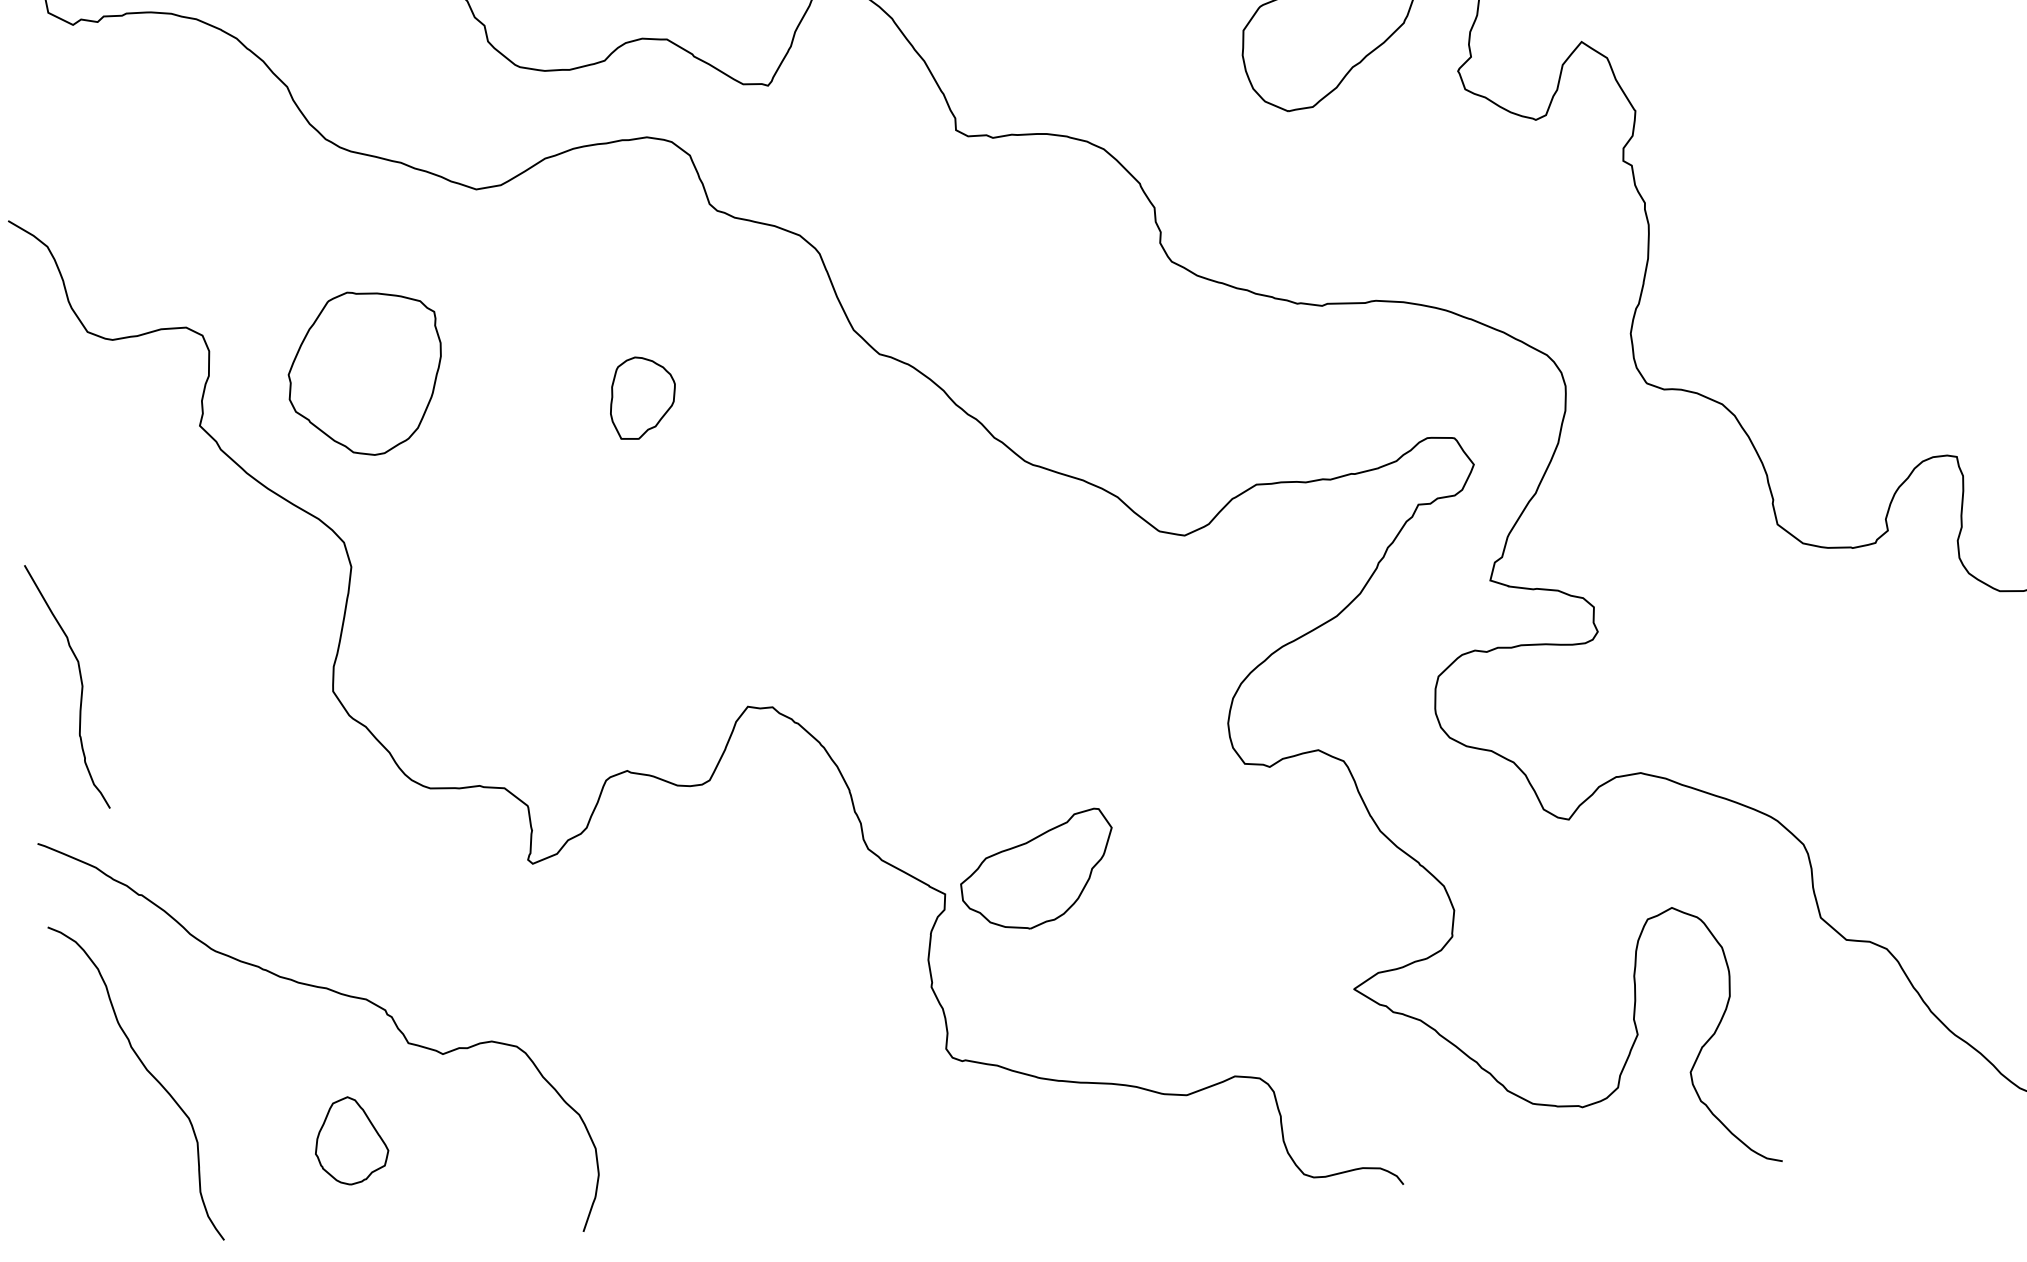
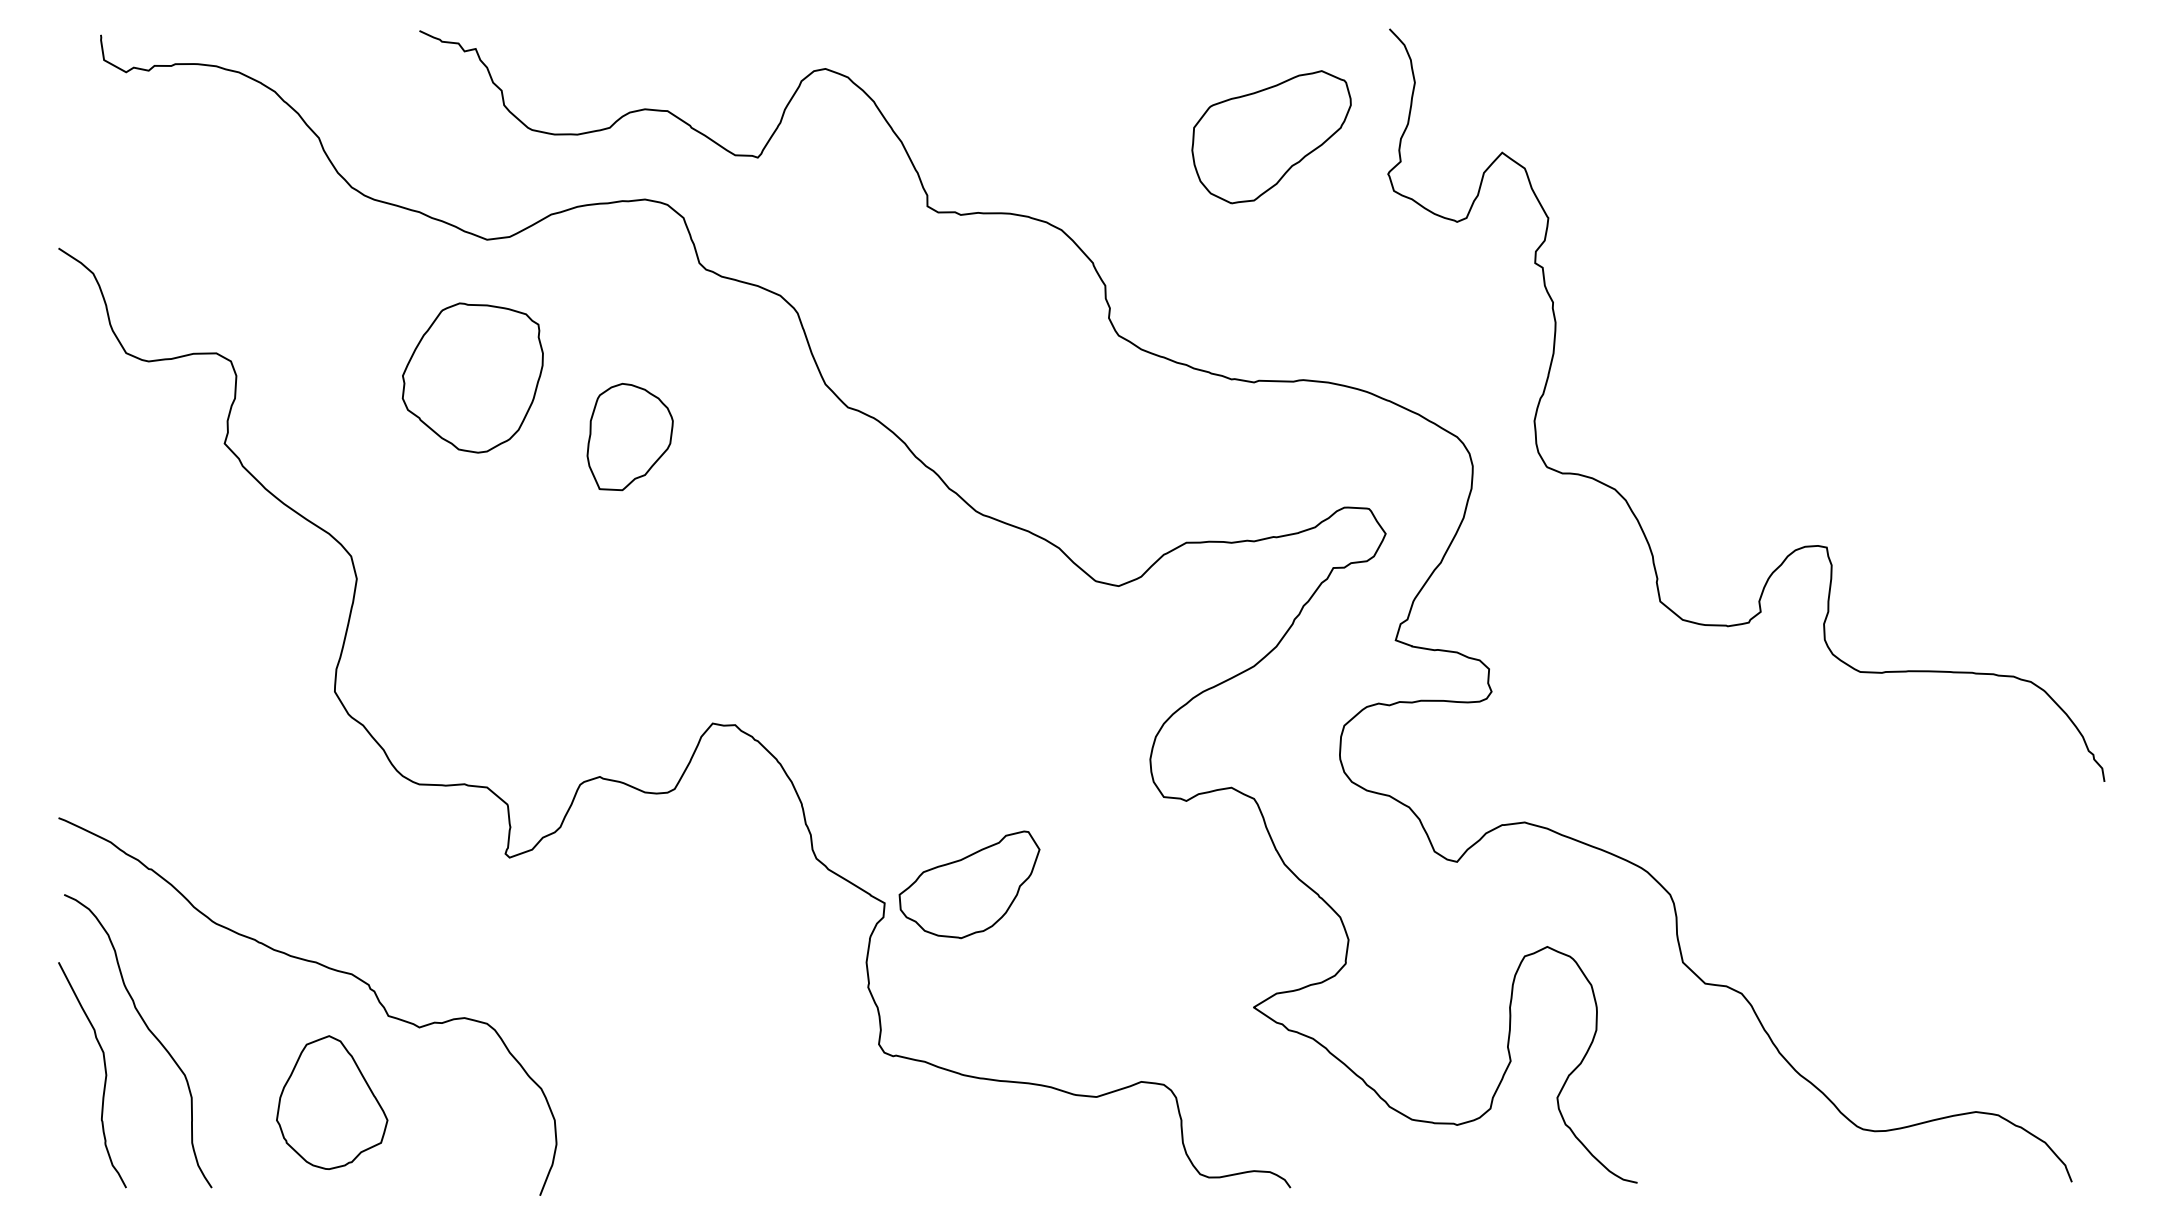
part: (364, 373) -> (472, 377), moved
part: (642, 398) -> (629, 437), size x1.43
curve: (80, 691) -> (104, 1079), moved
part: (351, 1140) -> (332, 1102), size x1.67

